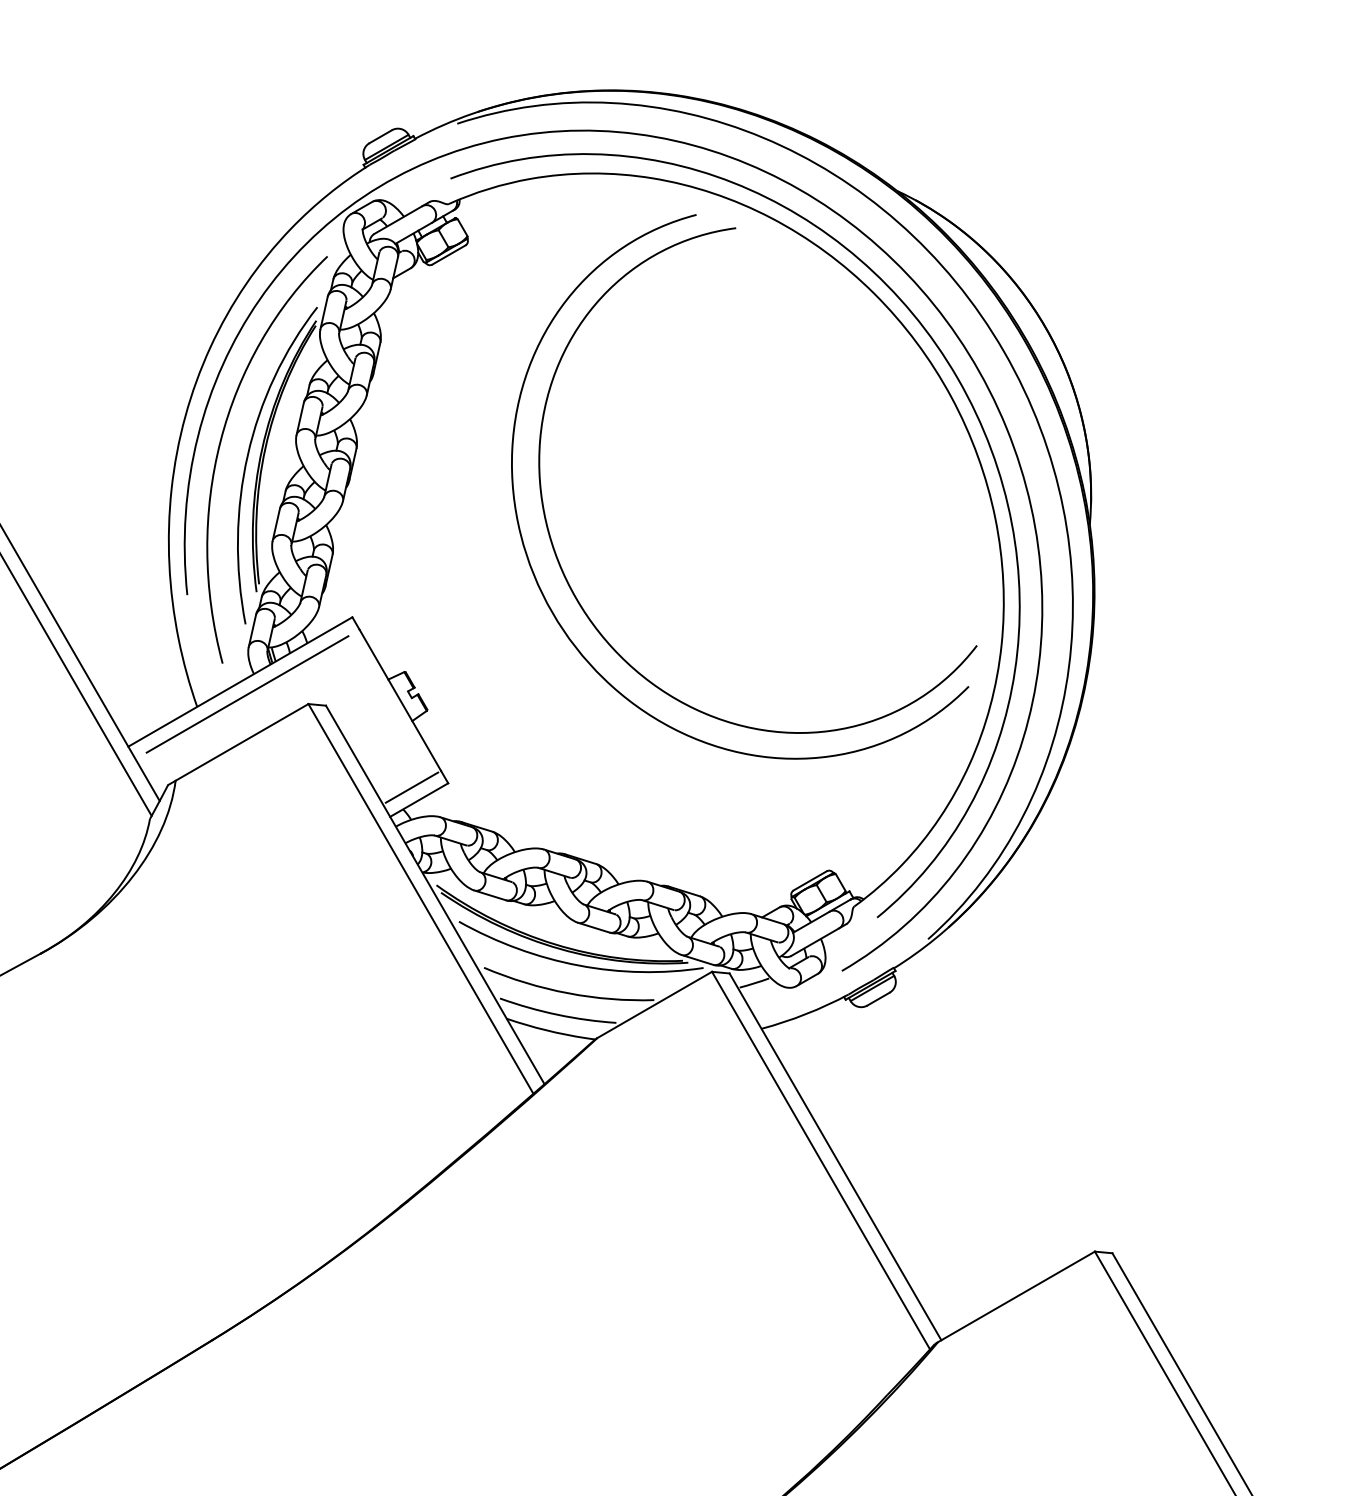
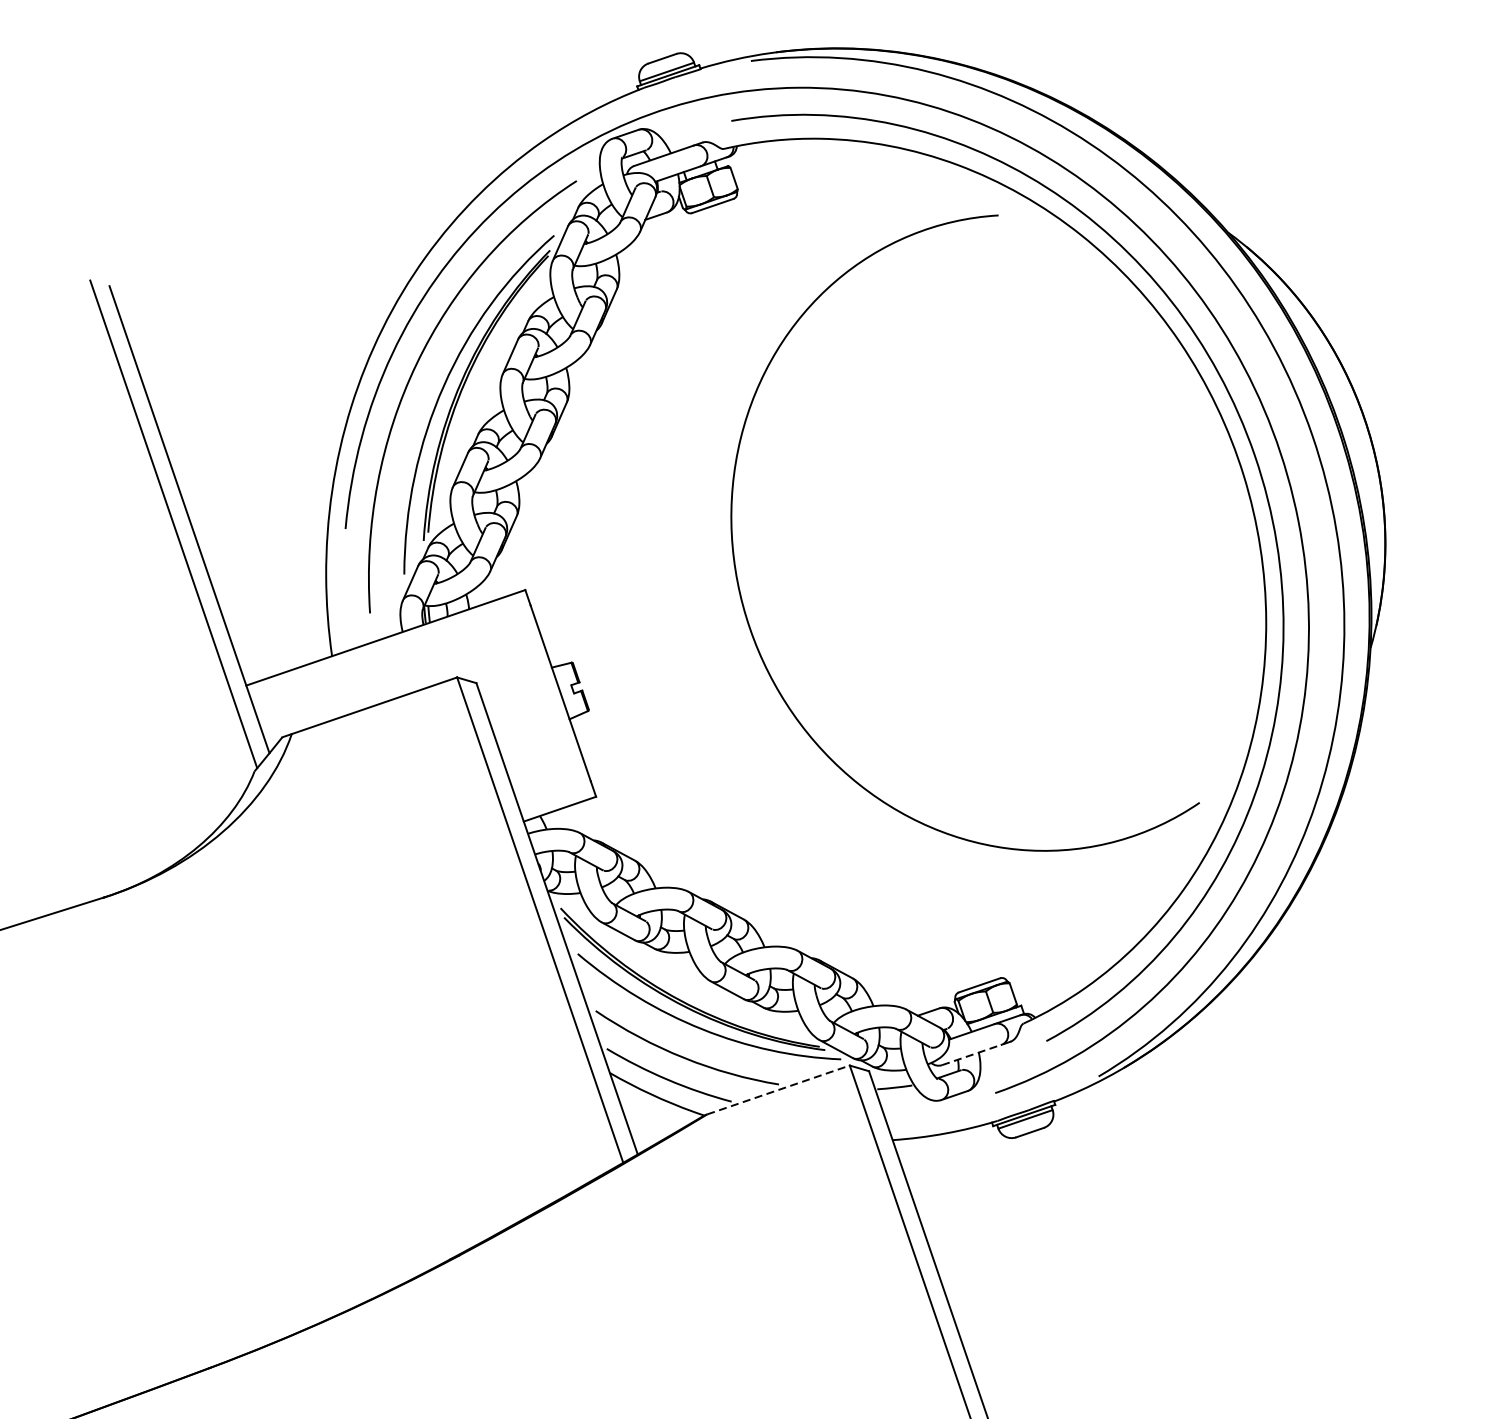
curve: (557, 555) -> (768, 565), removed
line: (247, 694) -> (391, 653), removed
line: (411, 787) -> (554, 793), removed
line: (815, 942) -> (971, 1055), solid -> dashed
line: (655, 1004) -> (779, 1089), solid -> dashed

